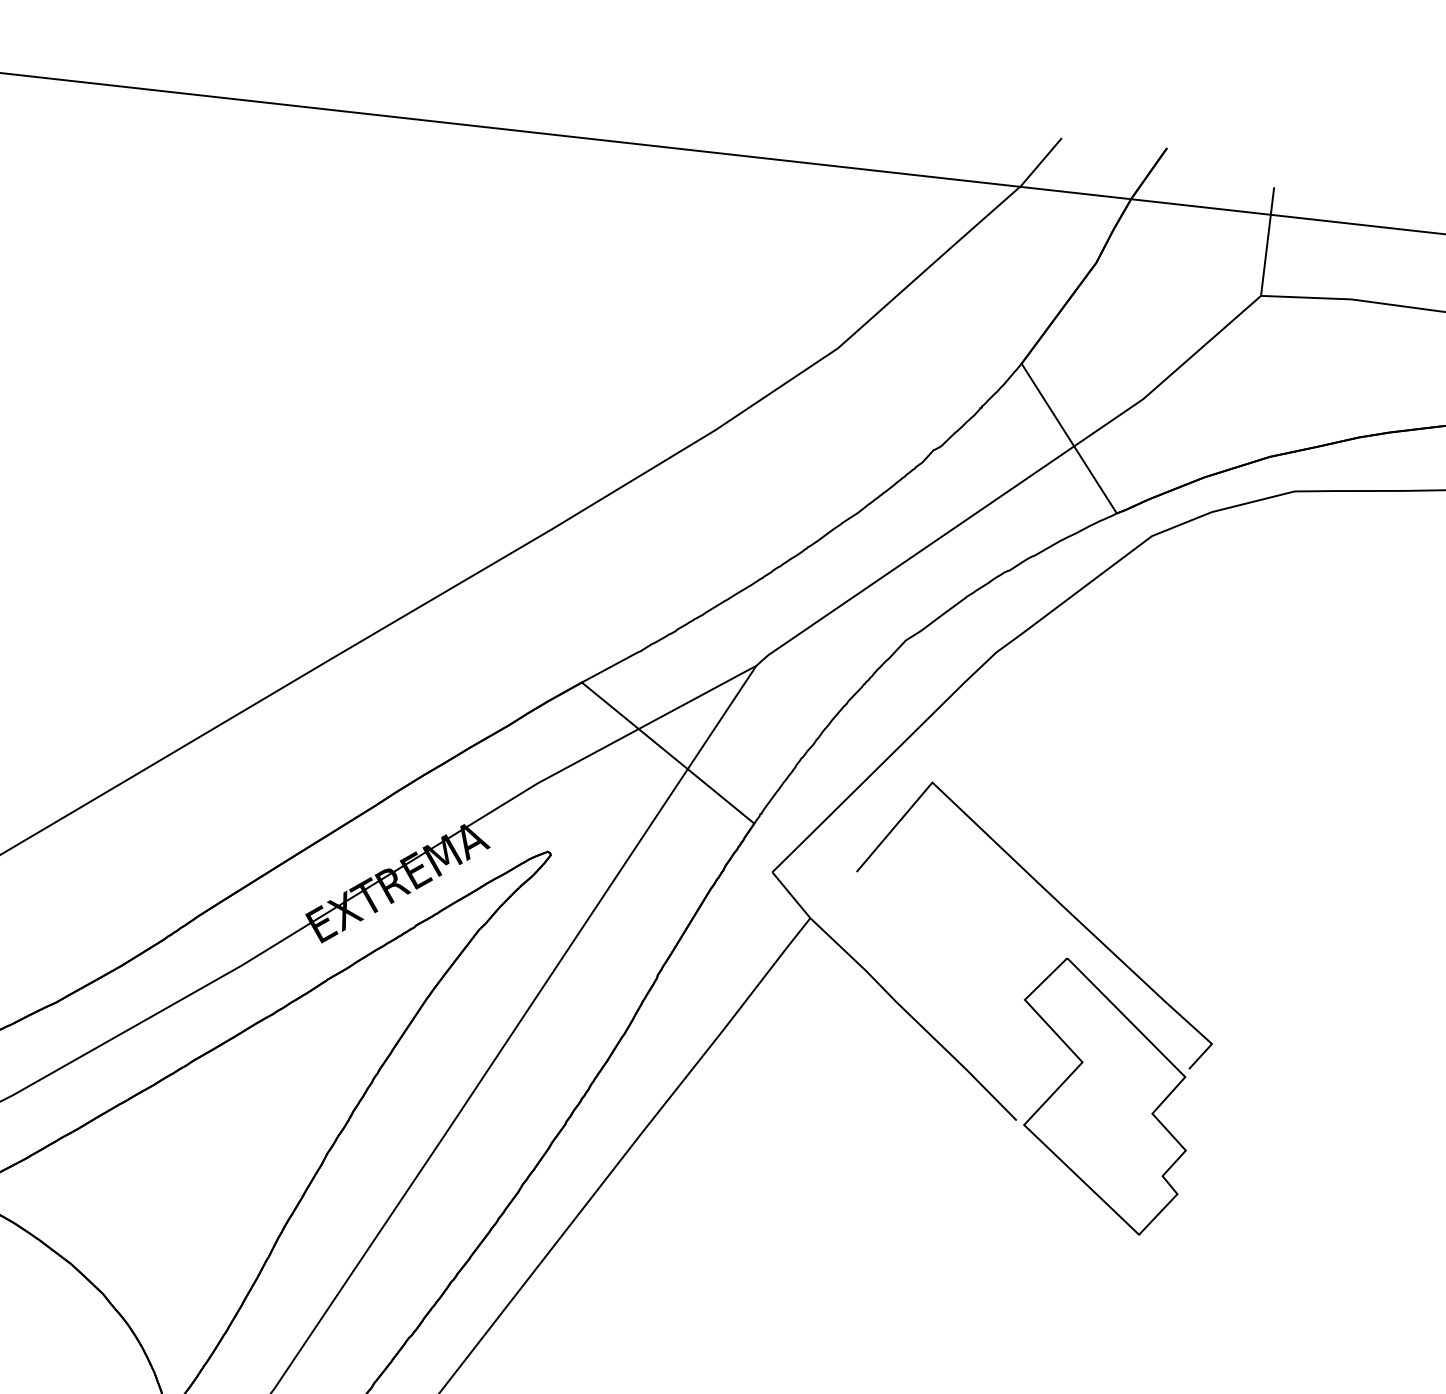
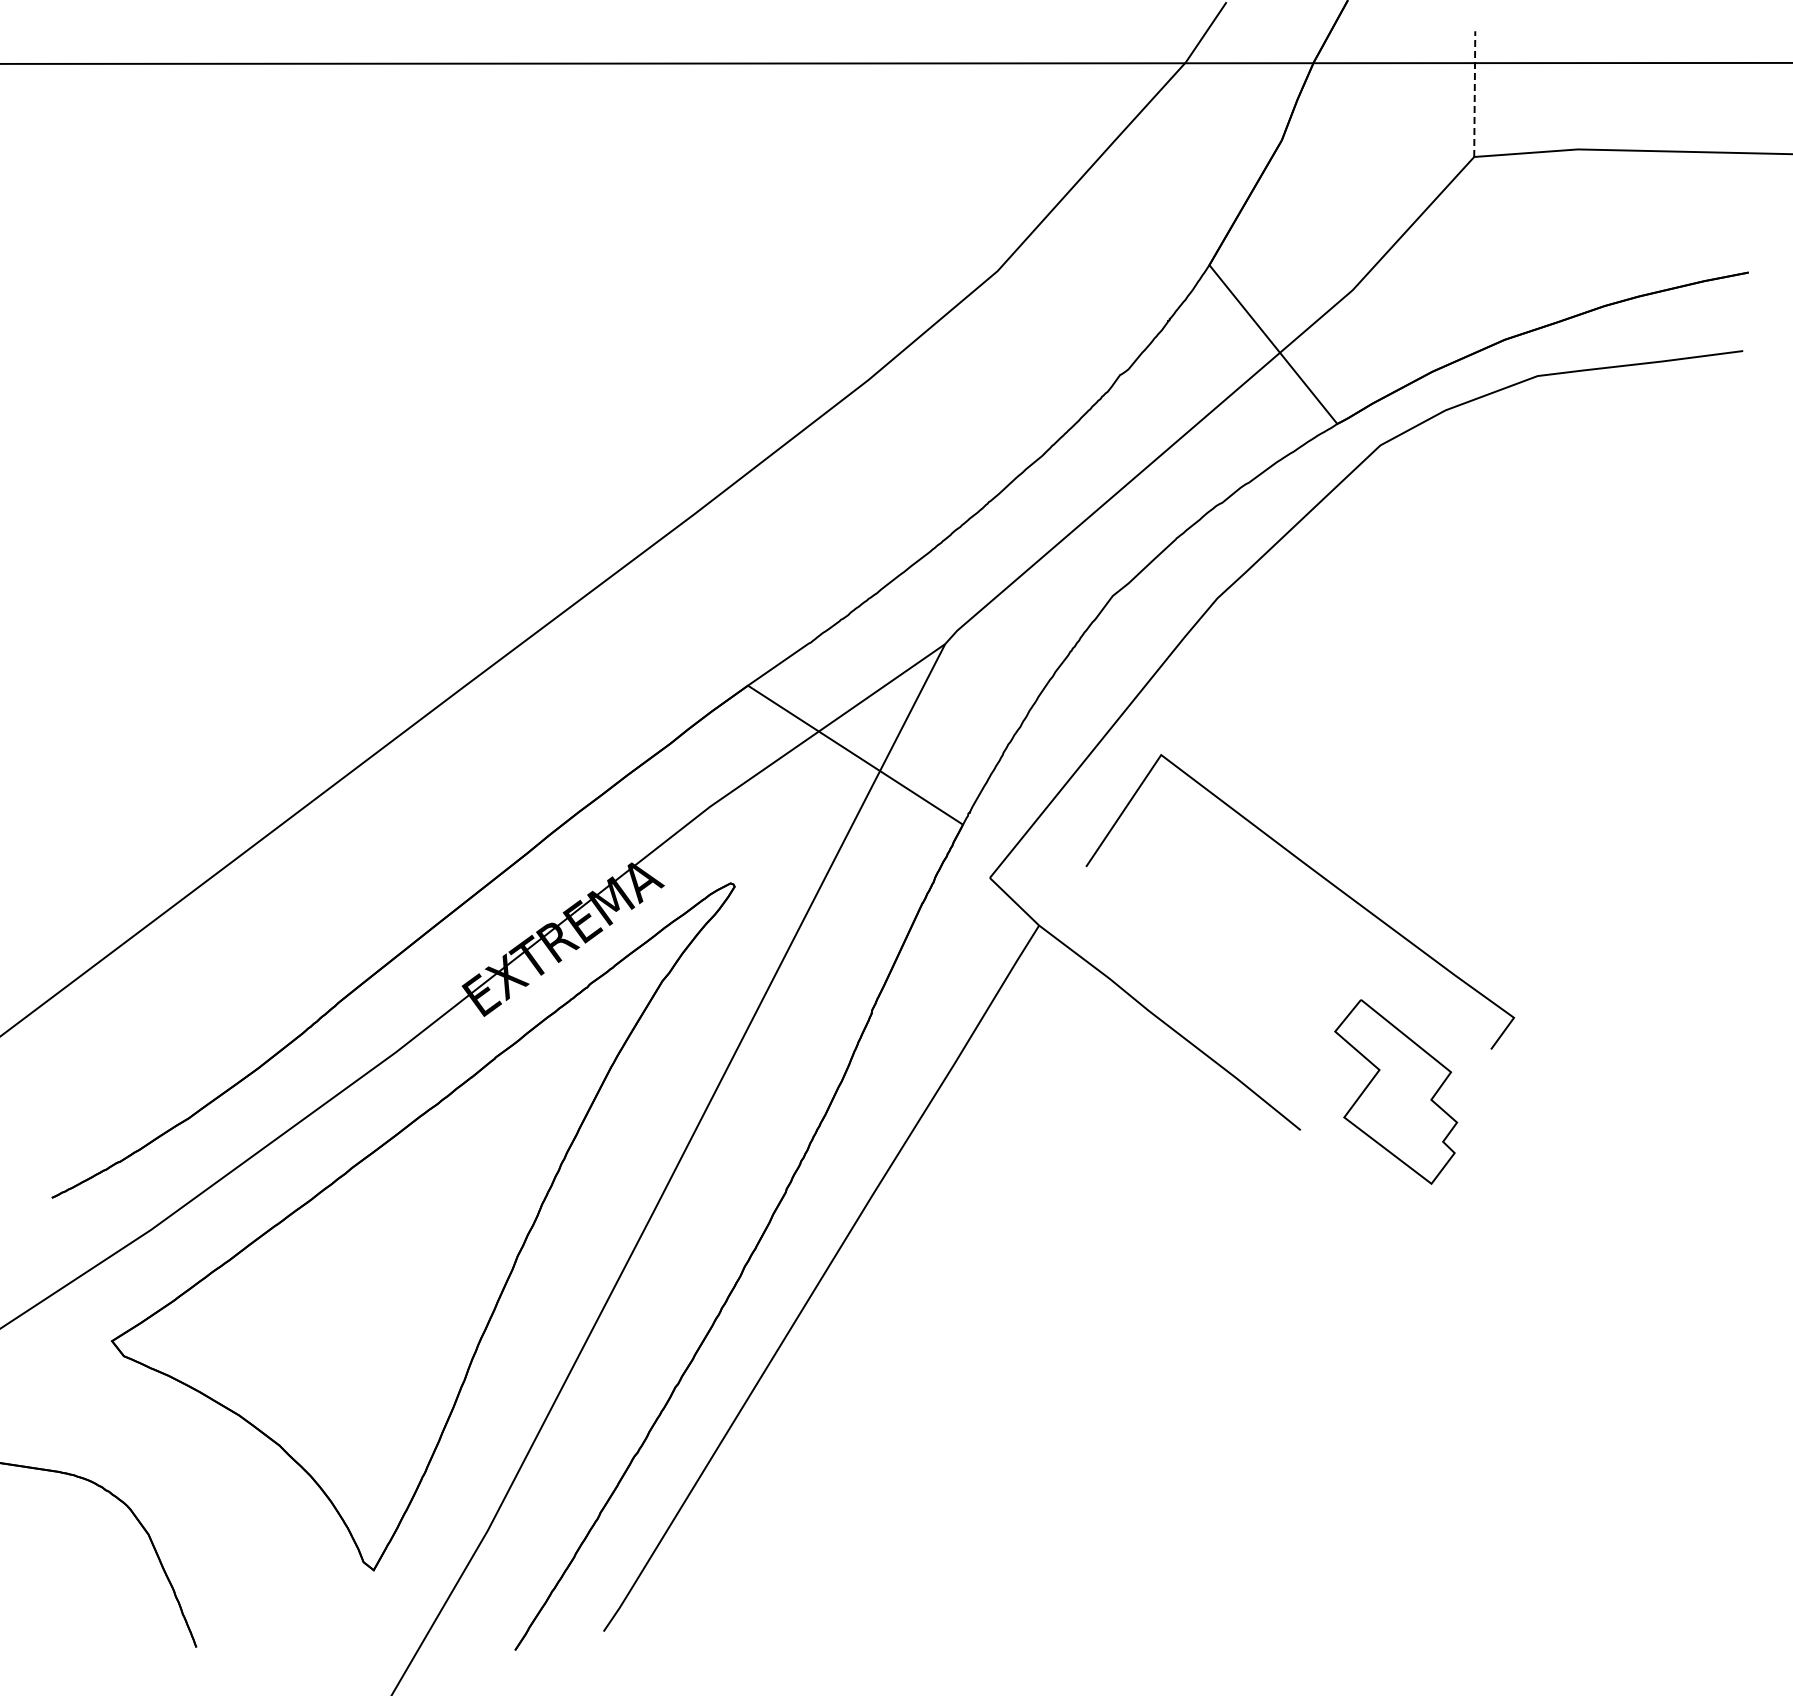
line: (1267, 241) -> (1474, 94), solid -> dashed
part: (1102, 1096) -> (1395, 1091), size x0.6

